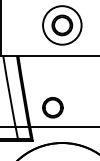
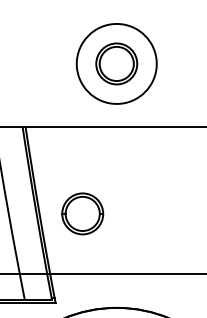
circle: (52, 107) -> (81, 213), moved

